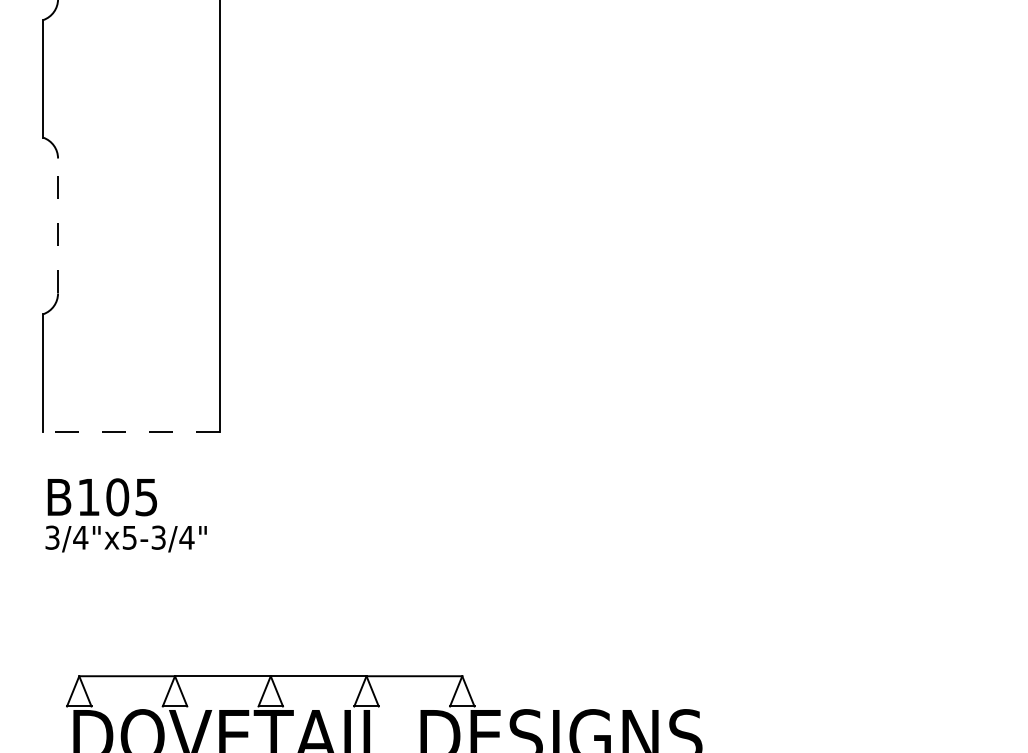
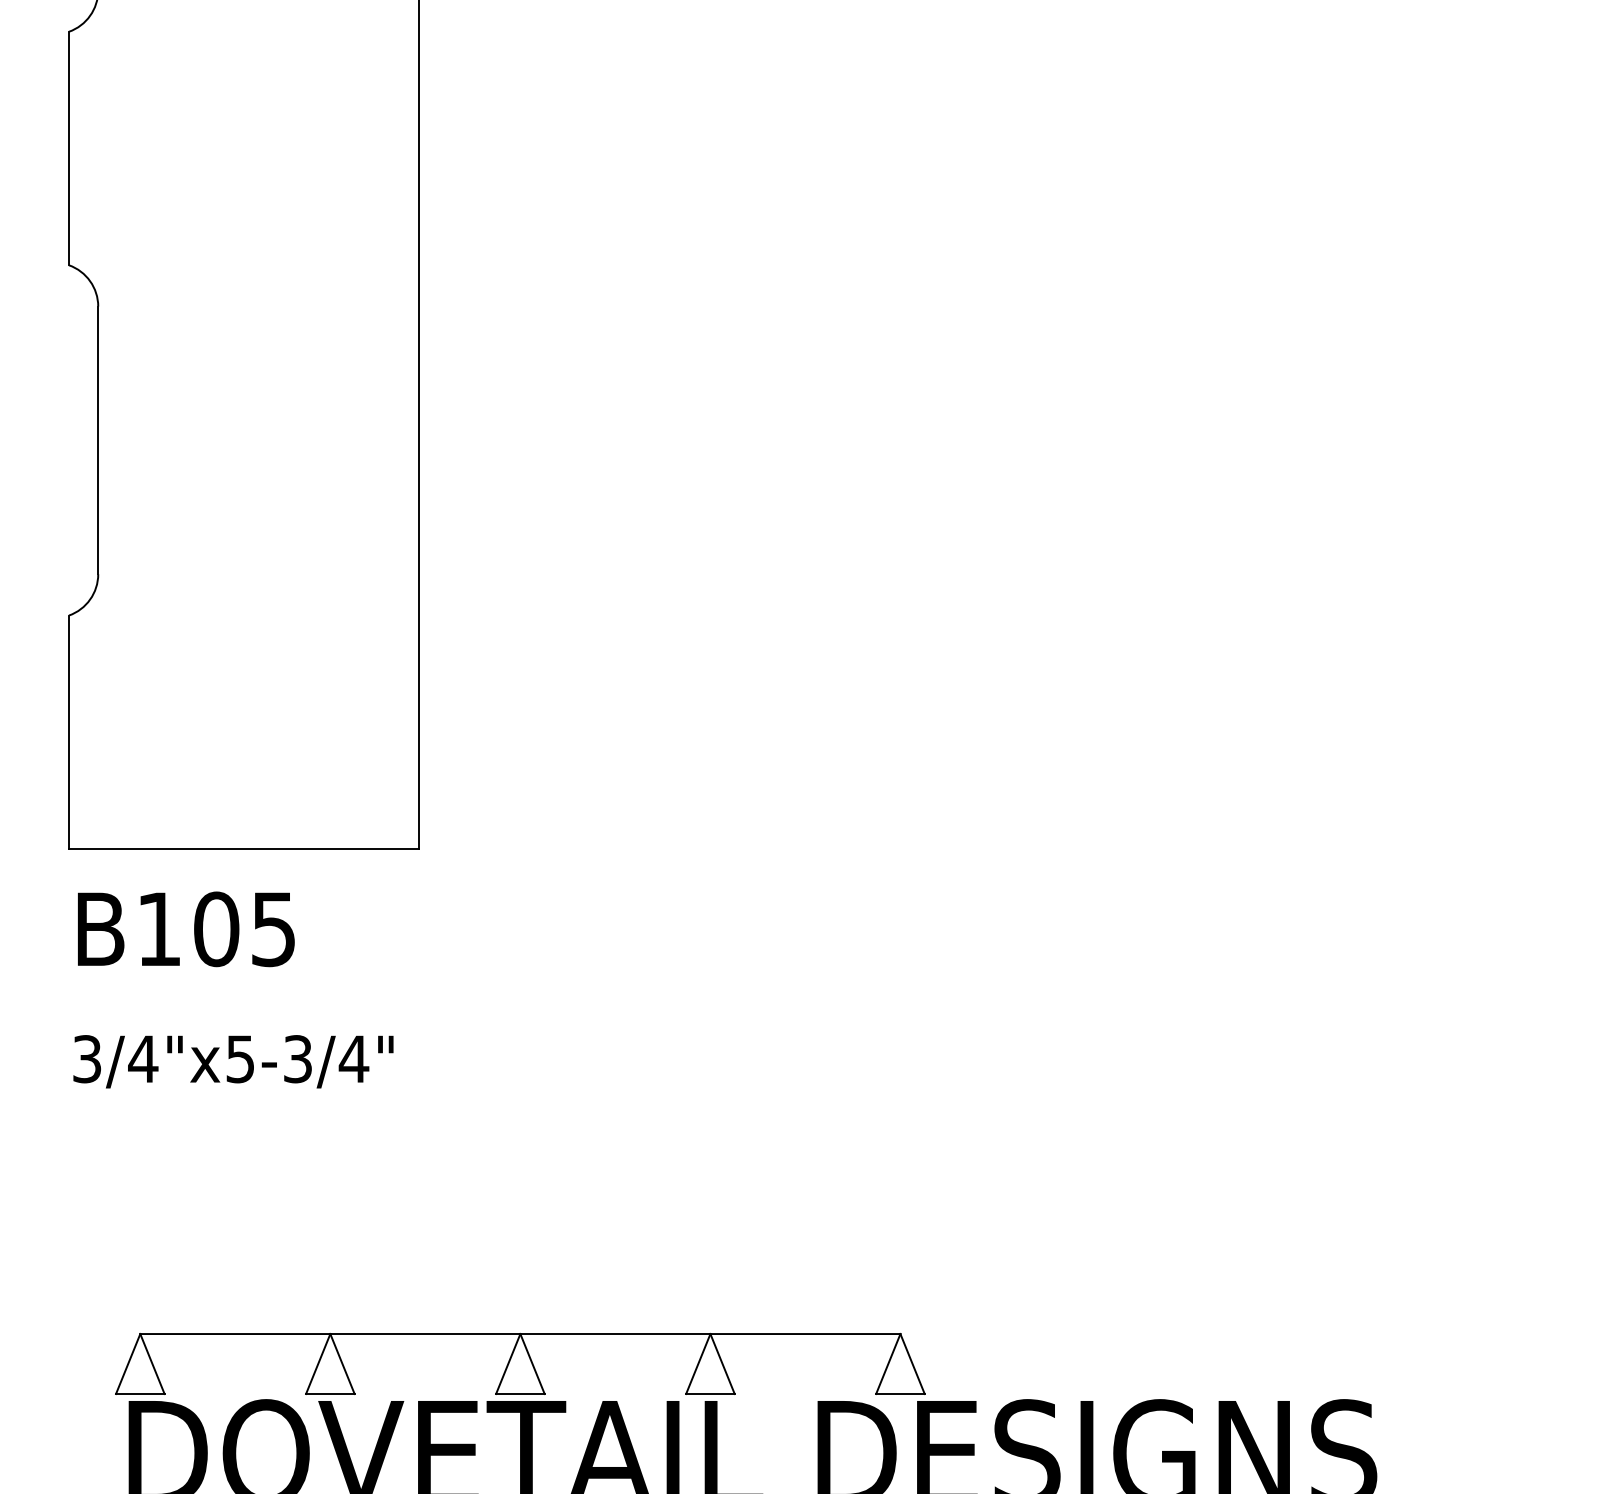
line: (58, 225) -> (99, 439), dashed -> solid
line: (131, 431) -> (243, 848), dashed -> solid
text: (101, 497) -> (184, 929), moved

